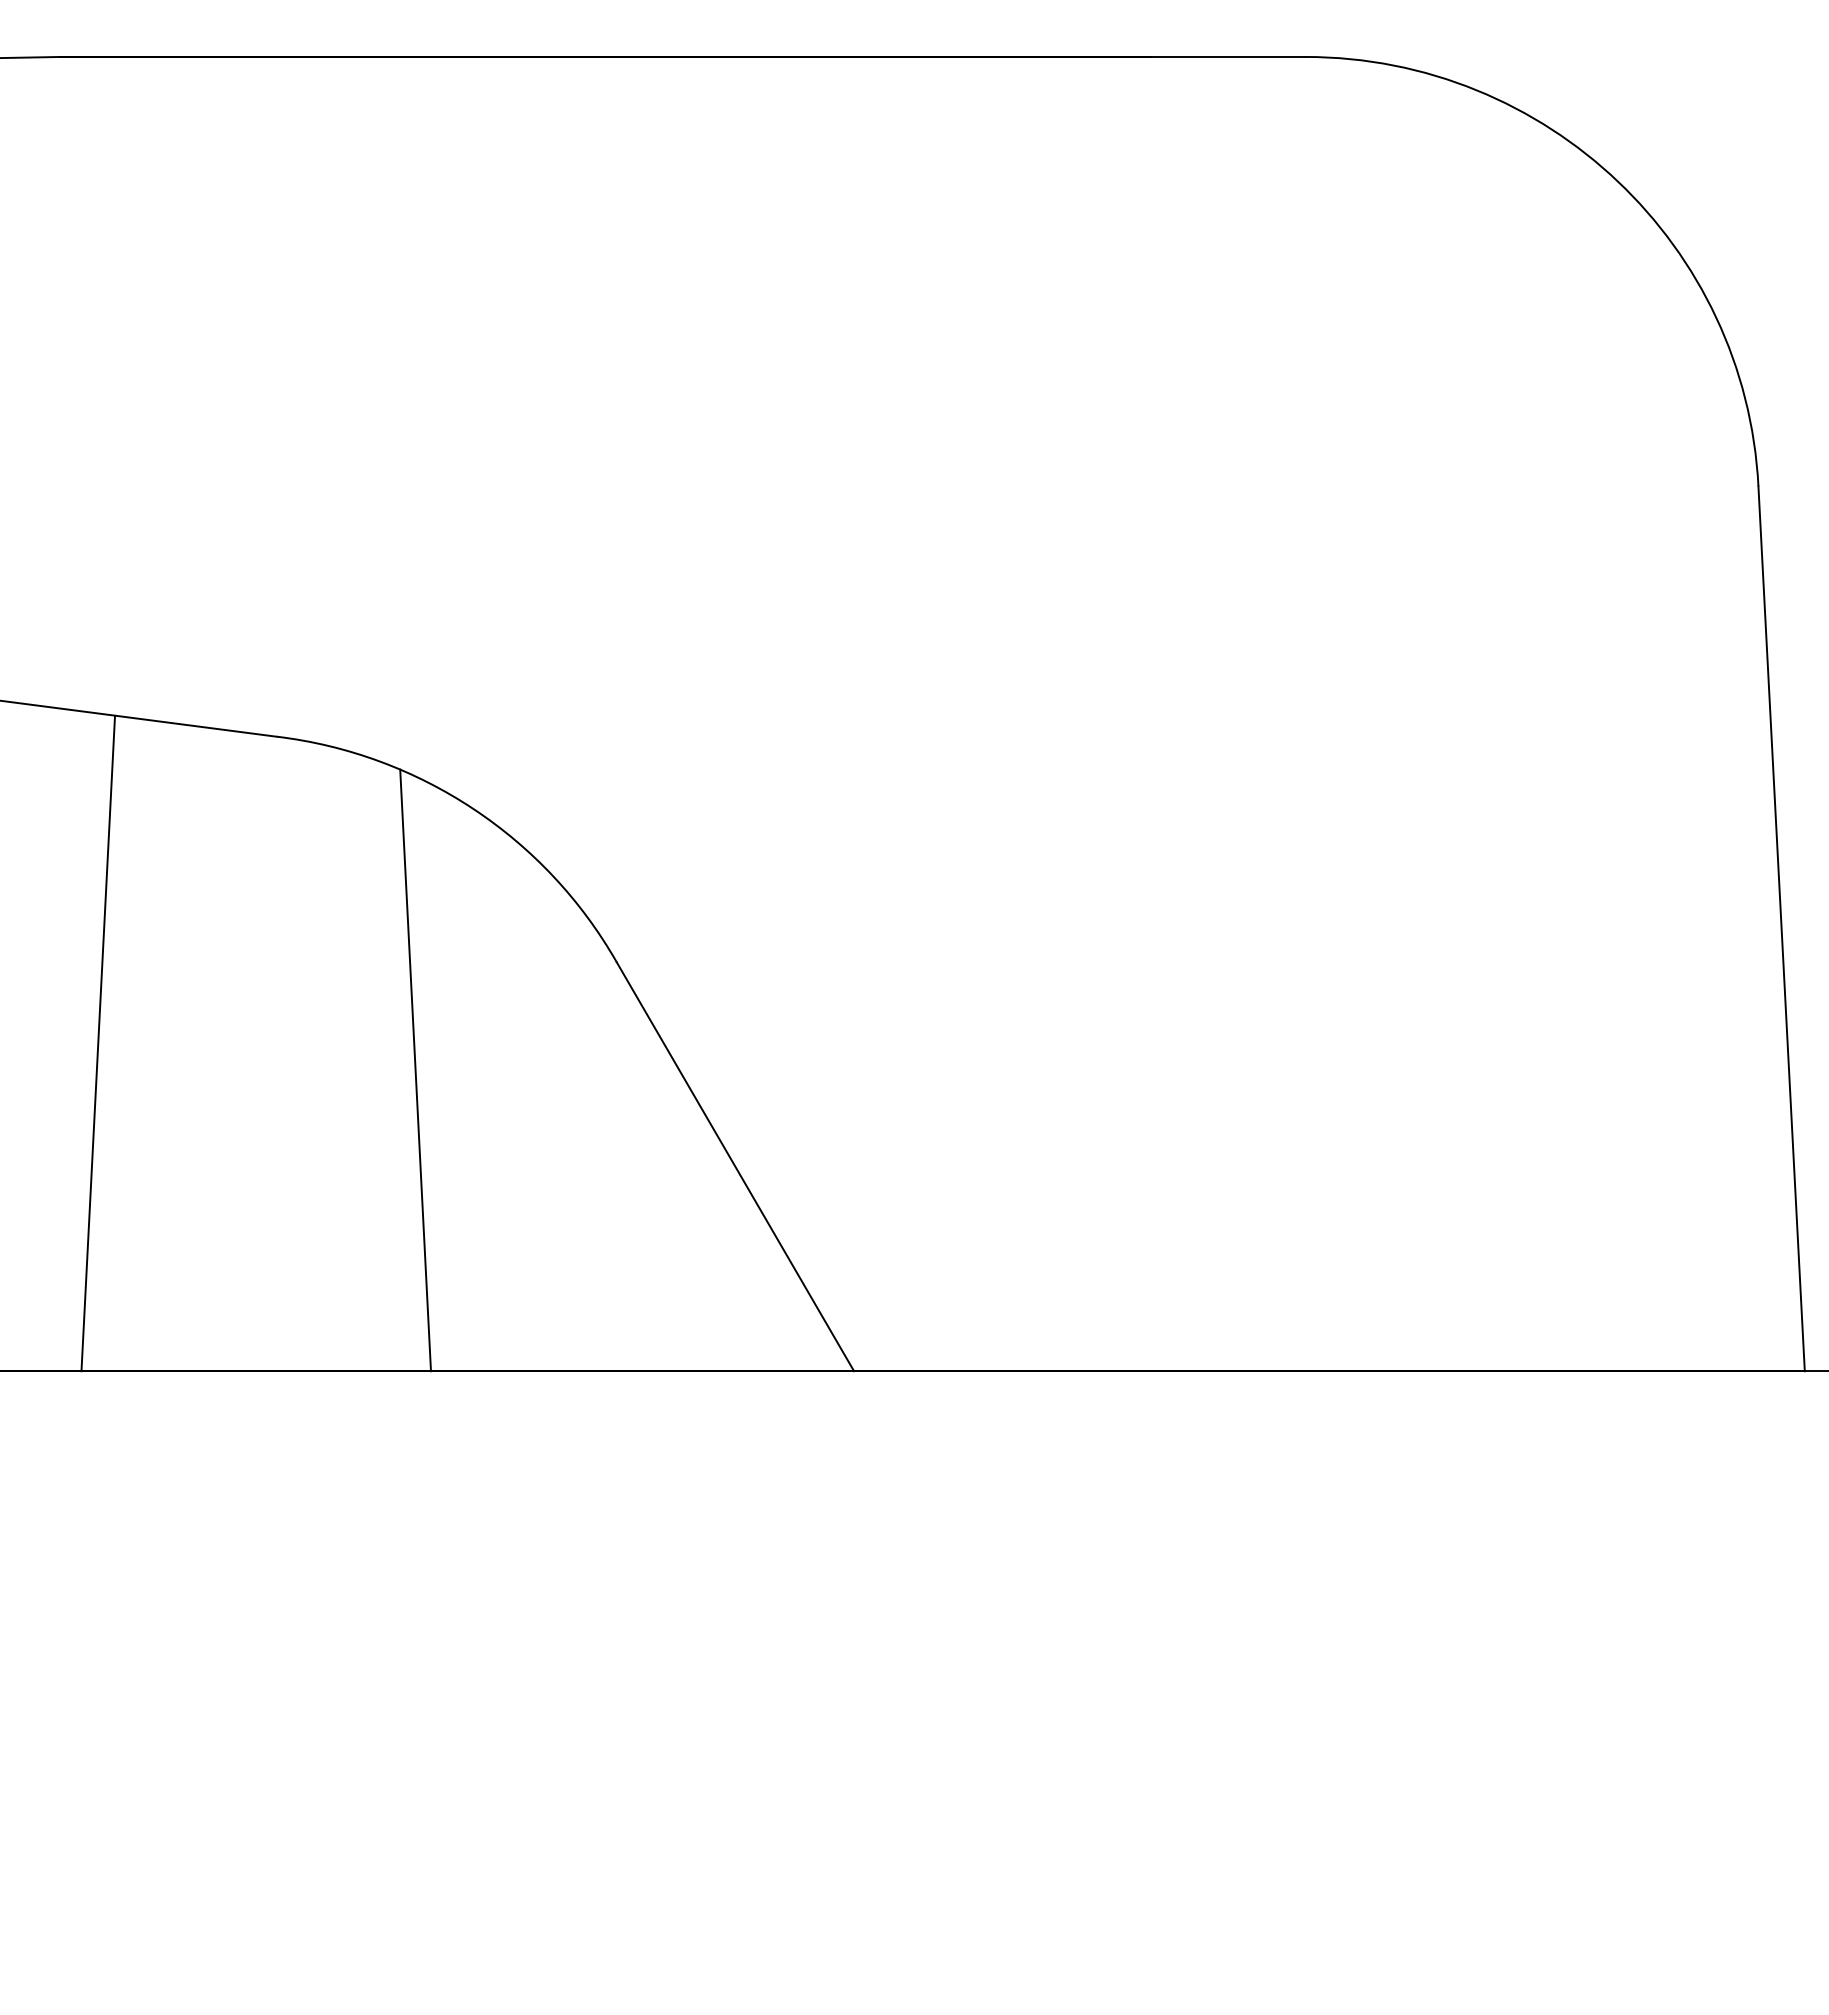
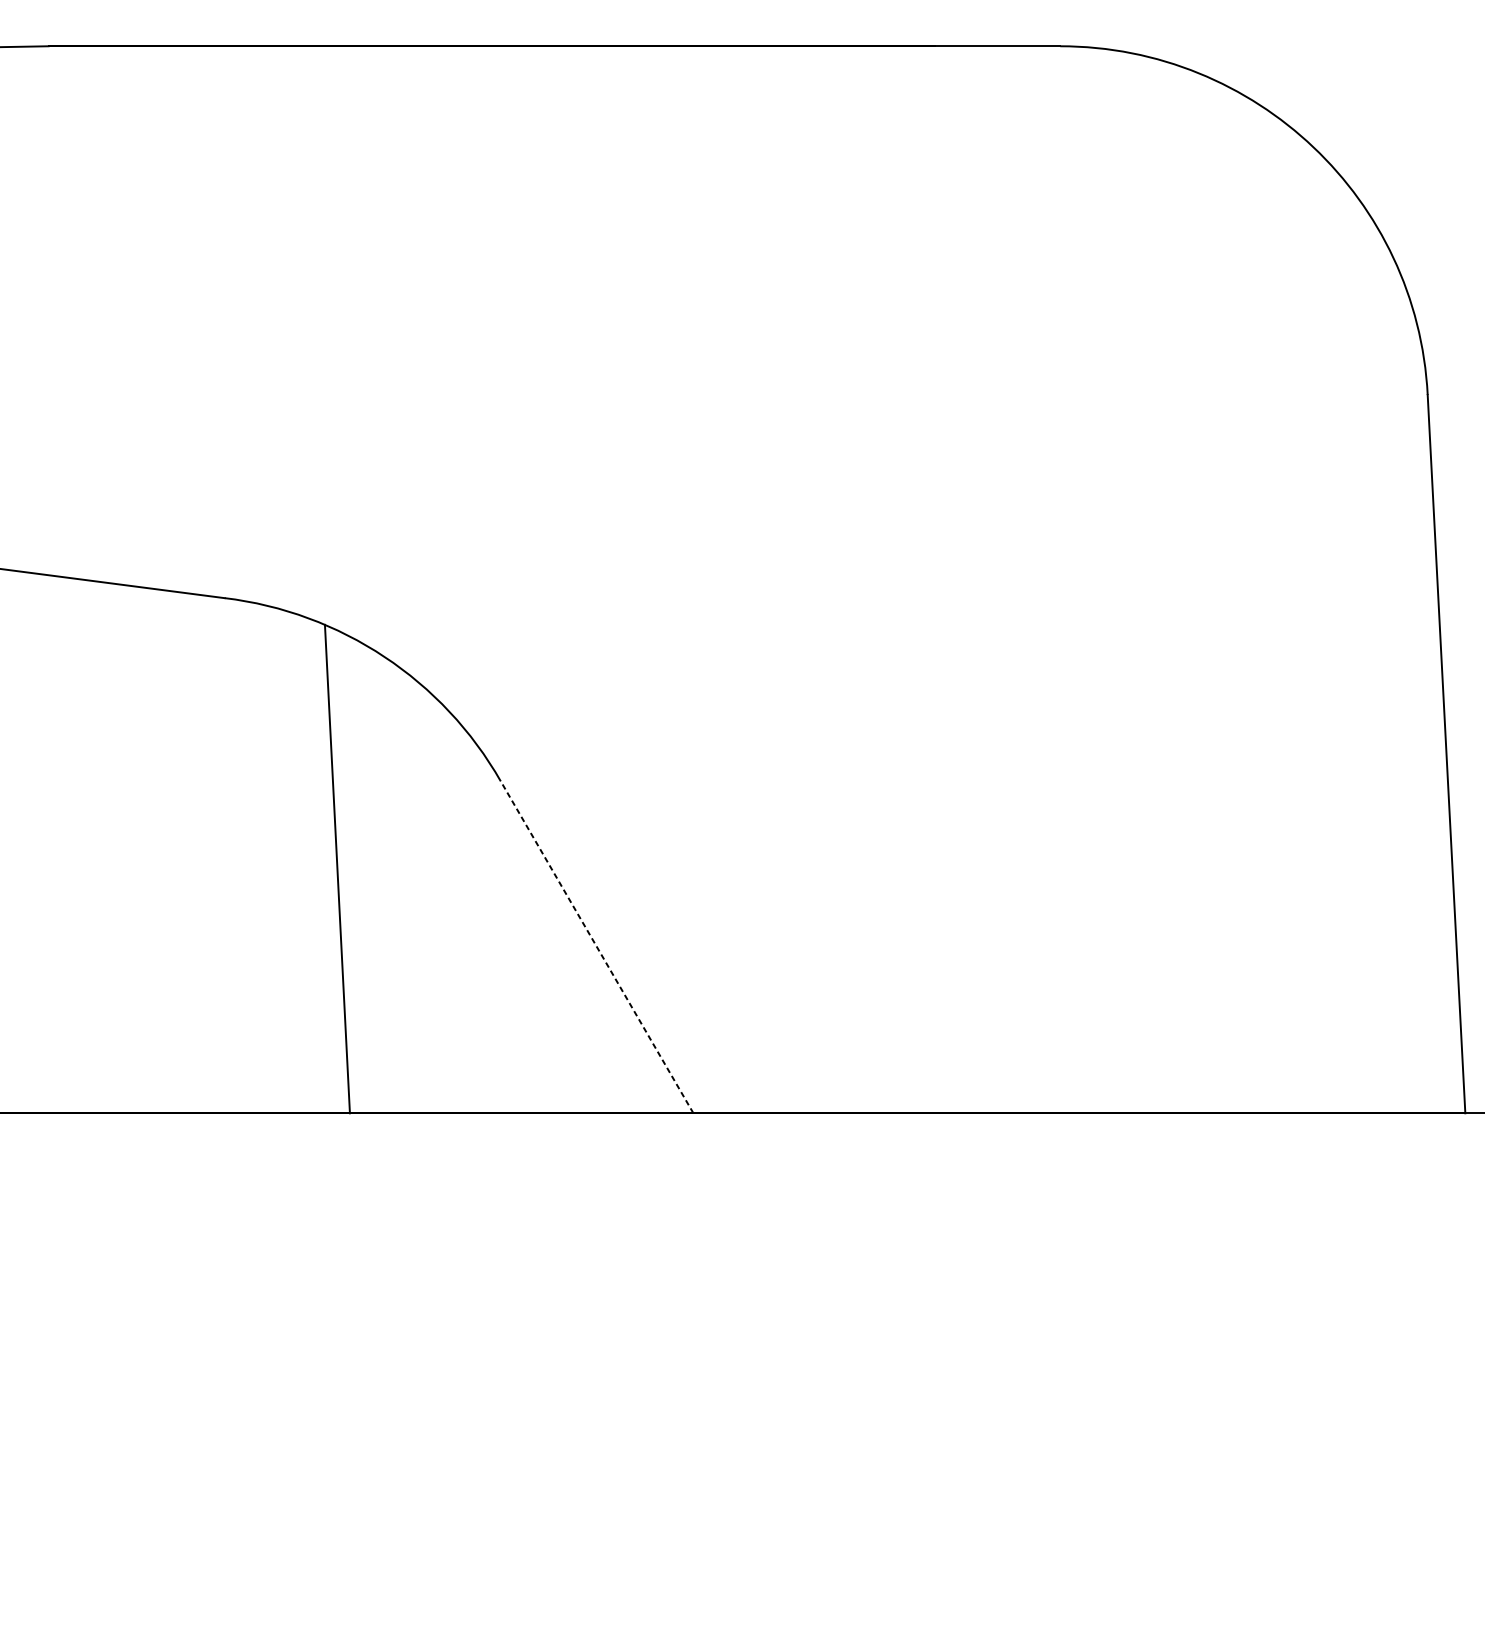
line: (98, 1043) -> (79, 847), removed
line: (735, 1166) -> (597, 947), solid -> dashed

